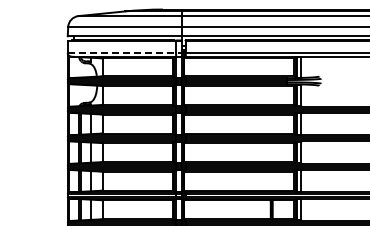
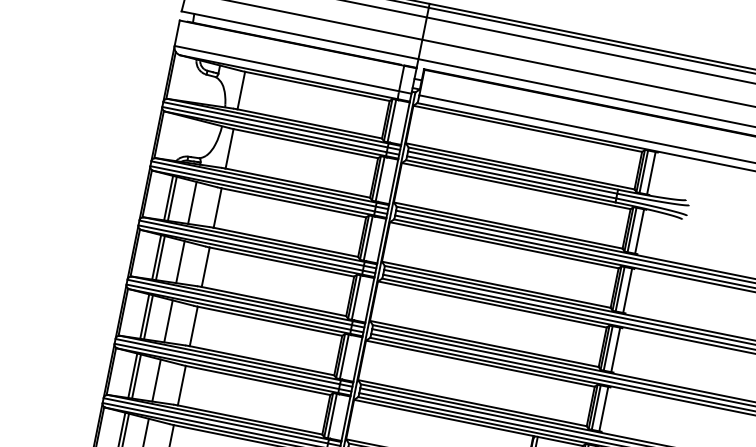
line: (125, 52) -> (294, 69), dashed -> solid

